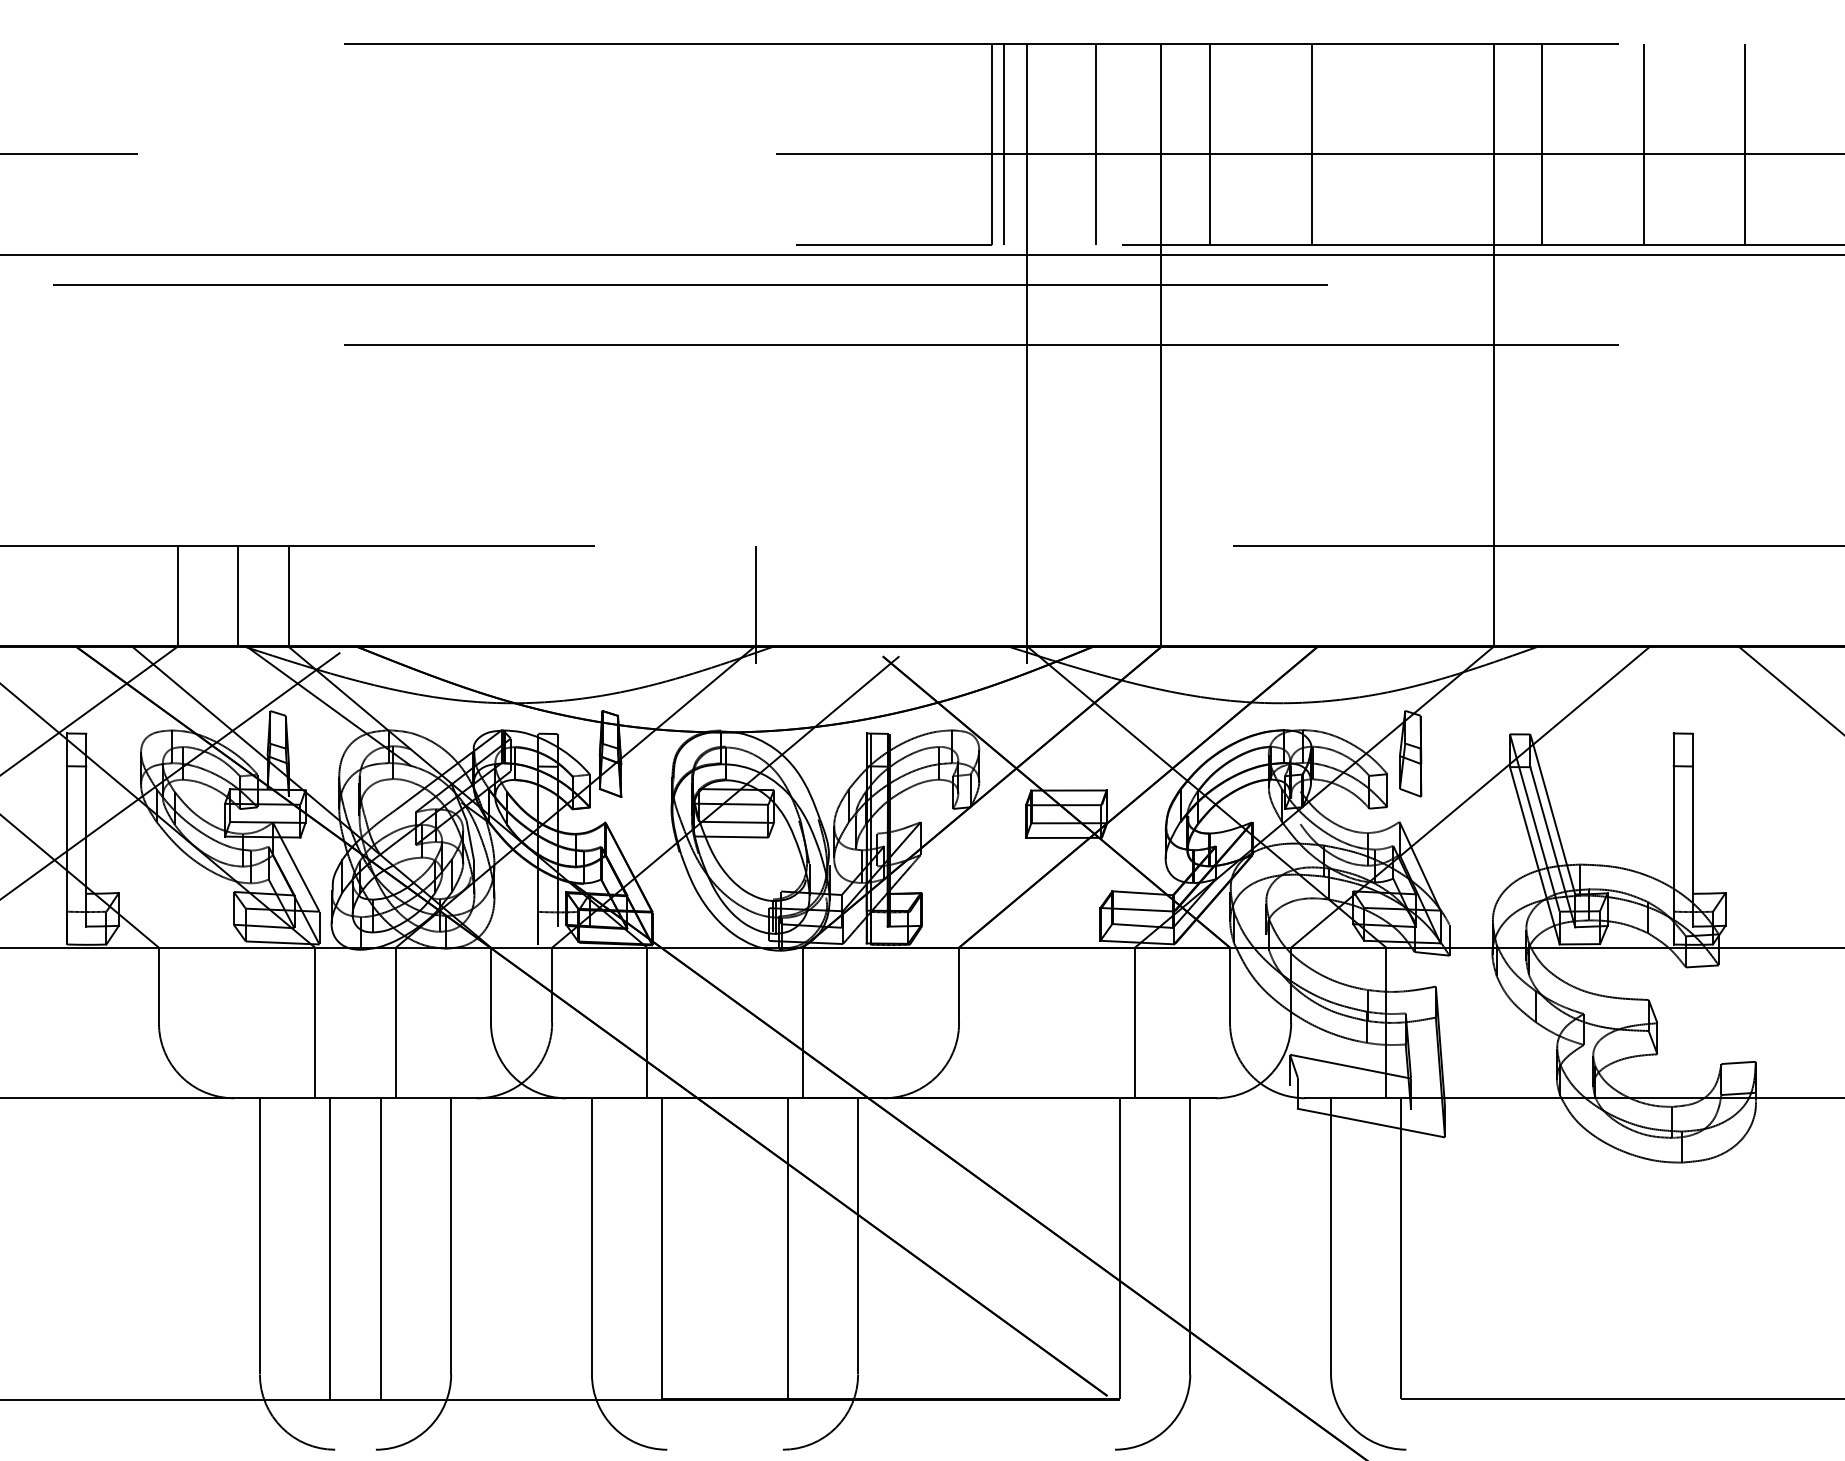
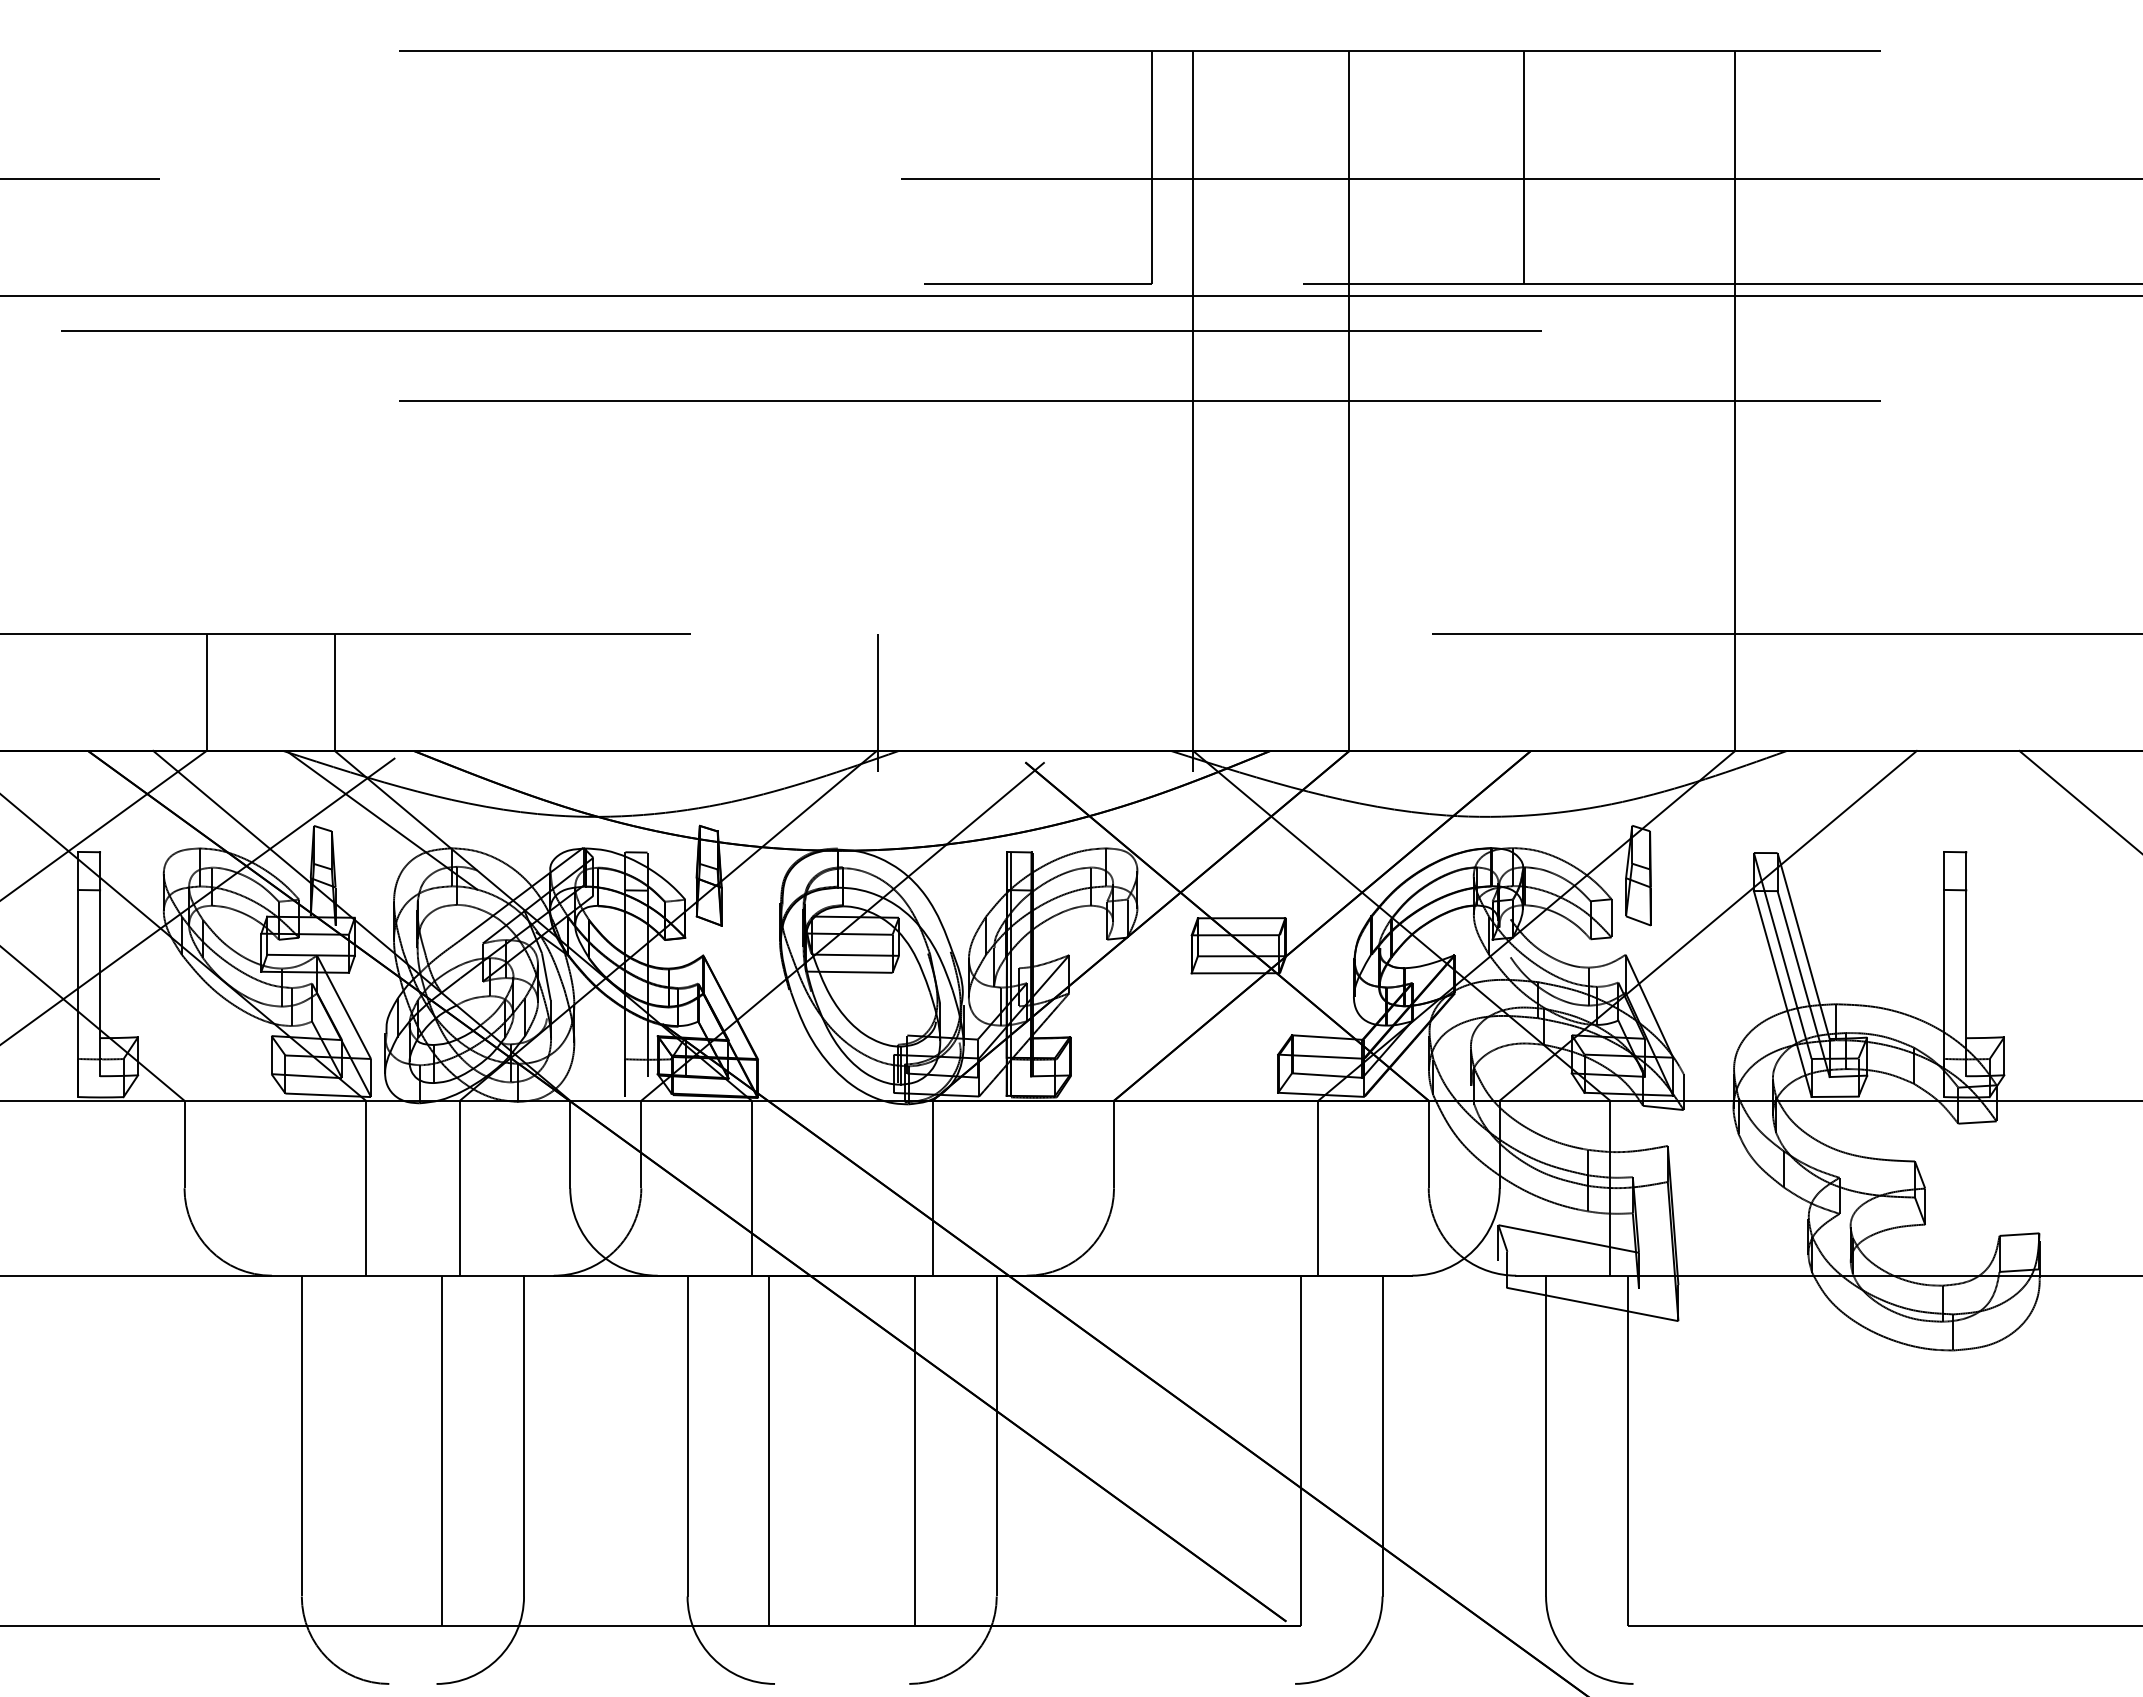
line: (1003, 144) -> (1165, 167), removed
line: (1096, 144) -> (1273, 167), removed
line: (1210, 144) -> (1405, 167), removed
line: (1541, 144) -> (1790, 167), removed
line: (1643, 144) -> (1909, 167), removed
line: (1744, 144) -> (2026, 167), removed
line: (238, 596) -> (276, 692), removed
line: (330, 1248) -> (383, 1450), removed

